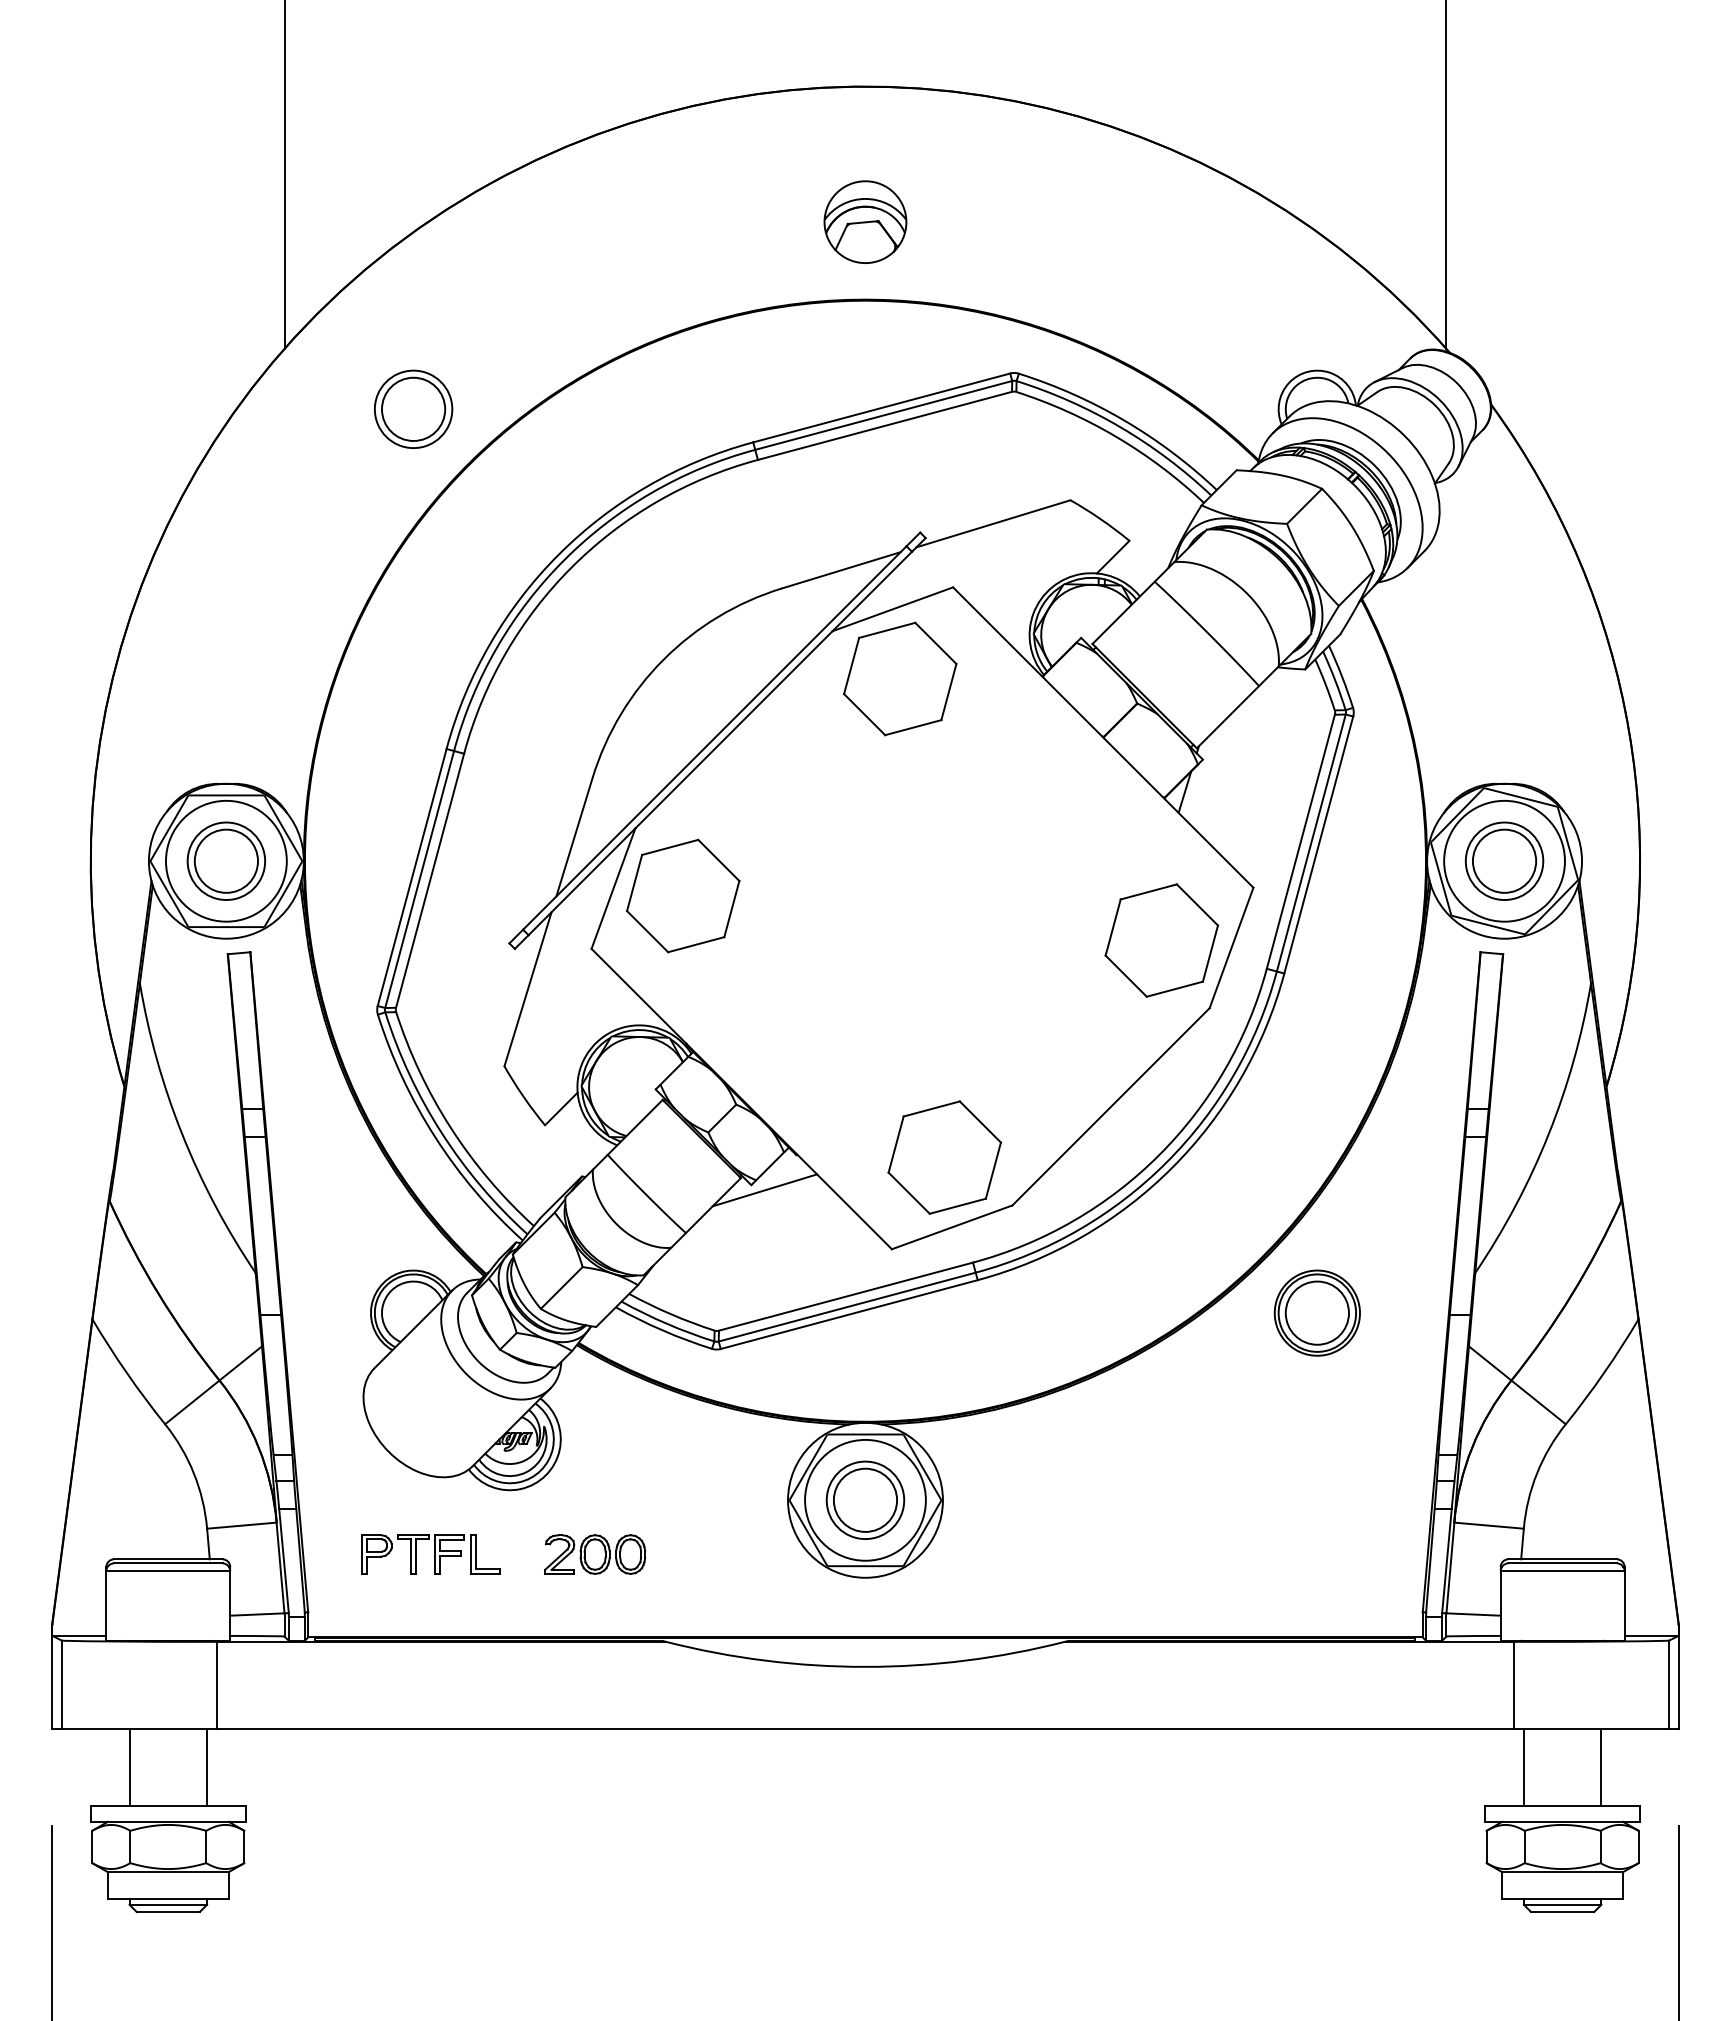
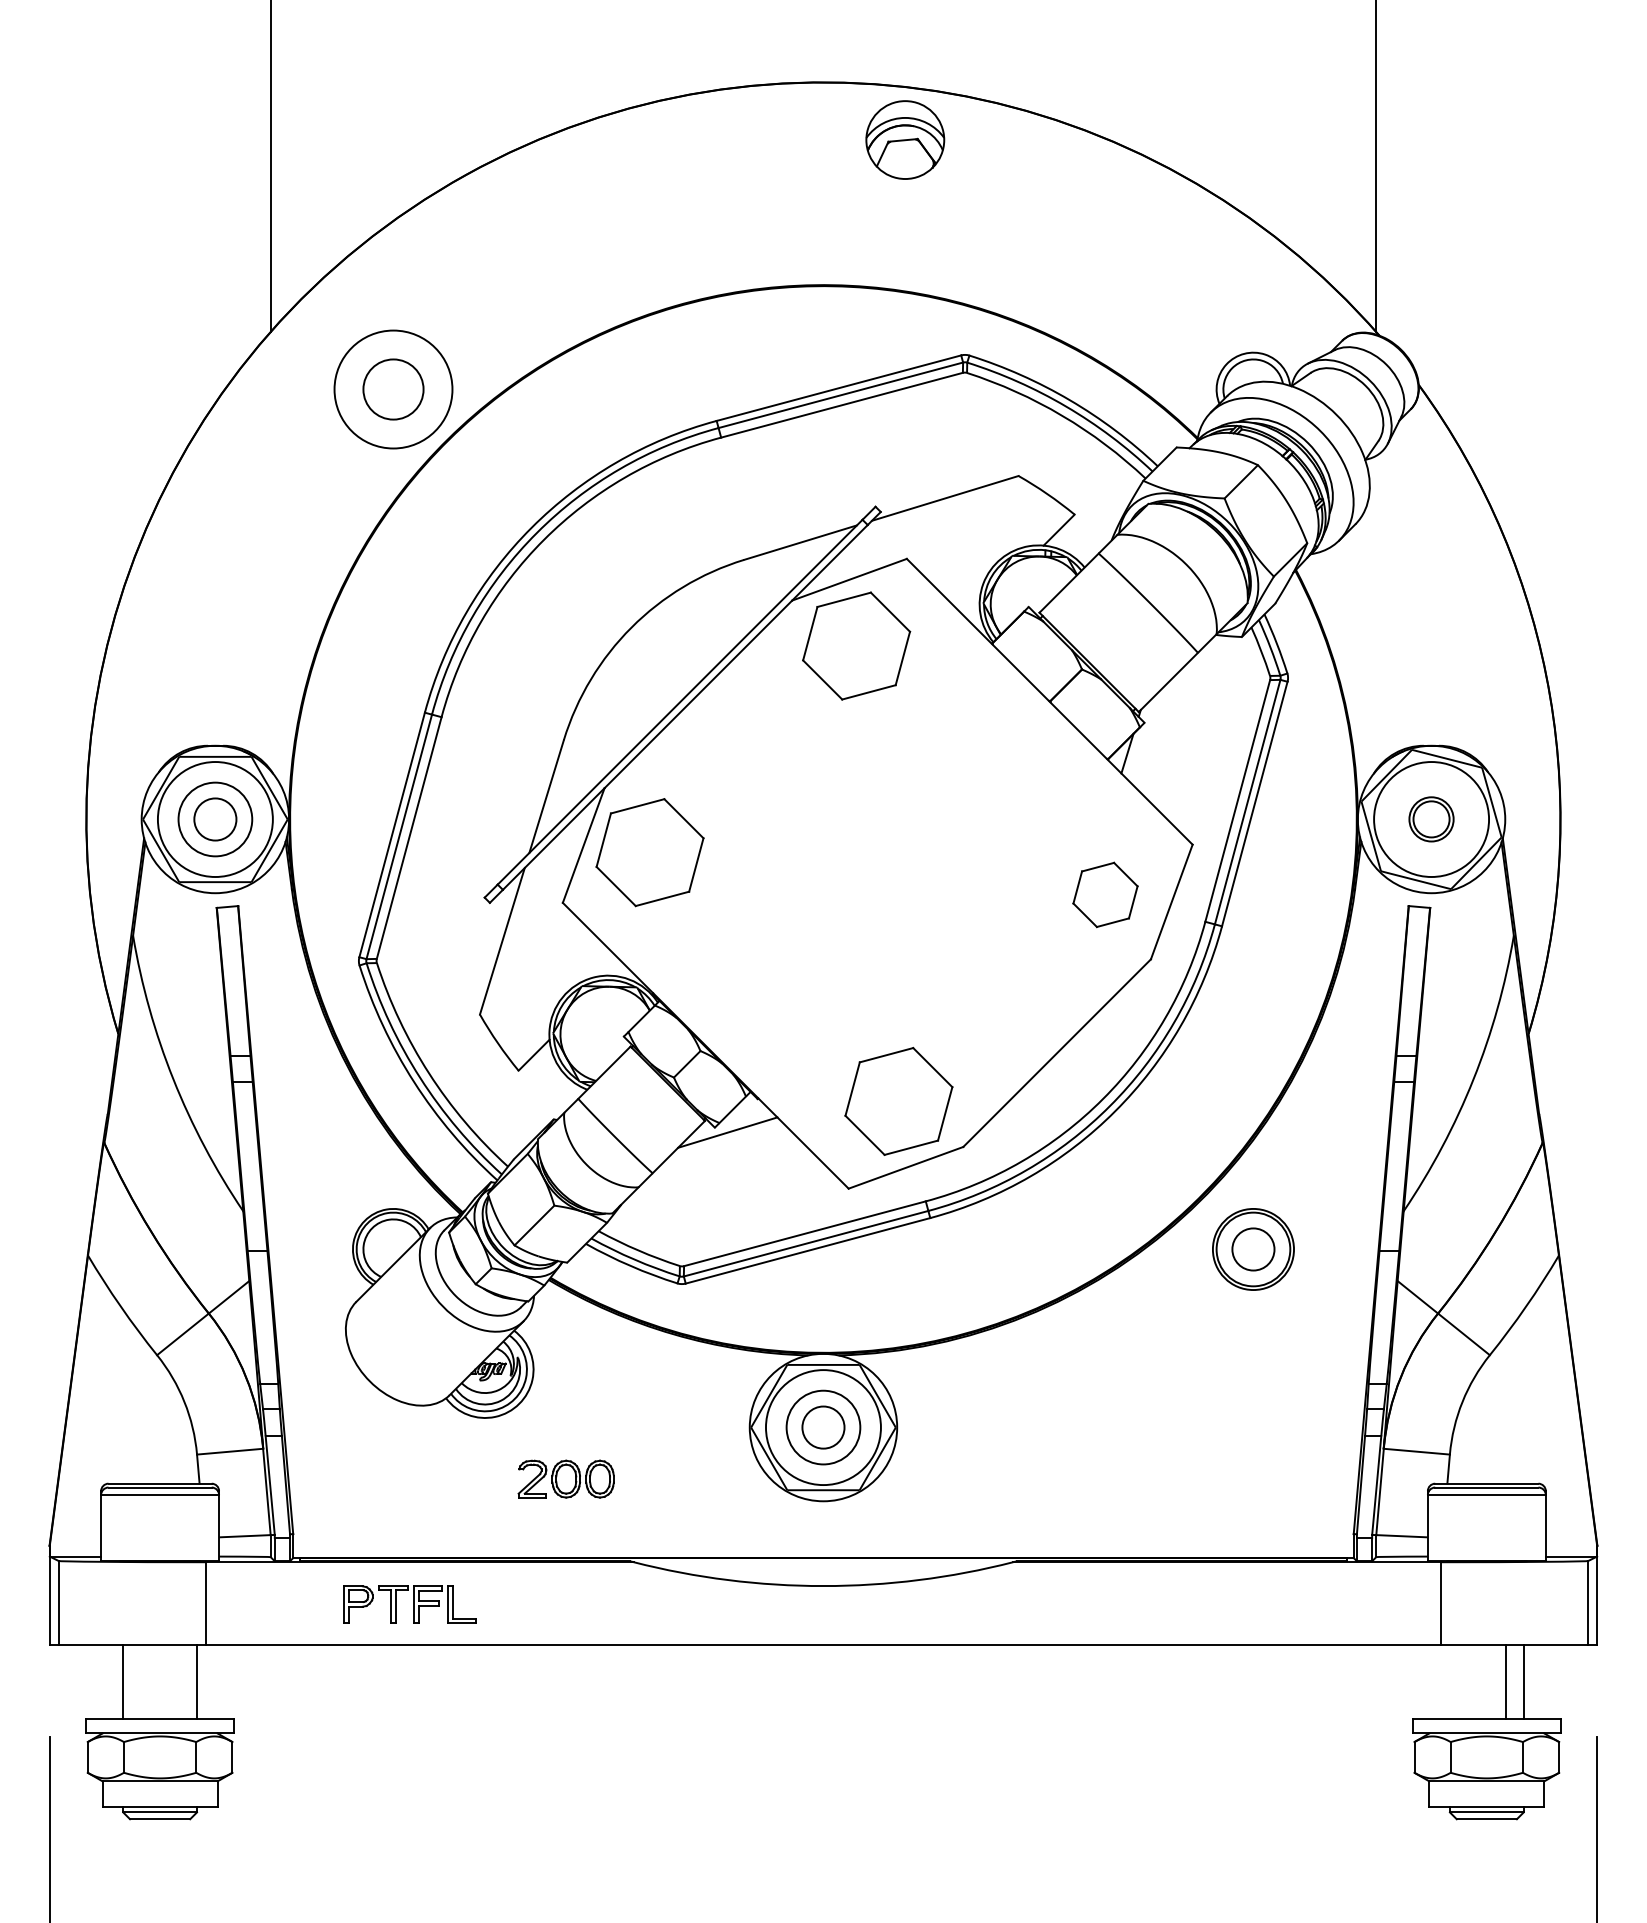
part: (865, 221) -> (905, 139), moved
circle: (413, 409) -> (393, 389), size x1.6
circle: (226, 860) -> (215, 818), size x0.7
part: (1504, 860) -> (1431, 818), size x0.6
part: (1161, 940) -> (1105, 894), size x0.6
circle: (1316, 1312) -> (1252, 1248), size x0.7
circle: (865, 1499) -> (823, 1426), size x0.7
part: (430, 1554) -> (409, 1604), moved
line: (1523, 1767) -> (1505, 1681), moved

